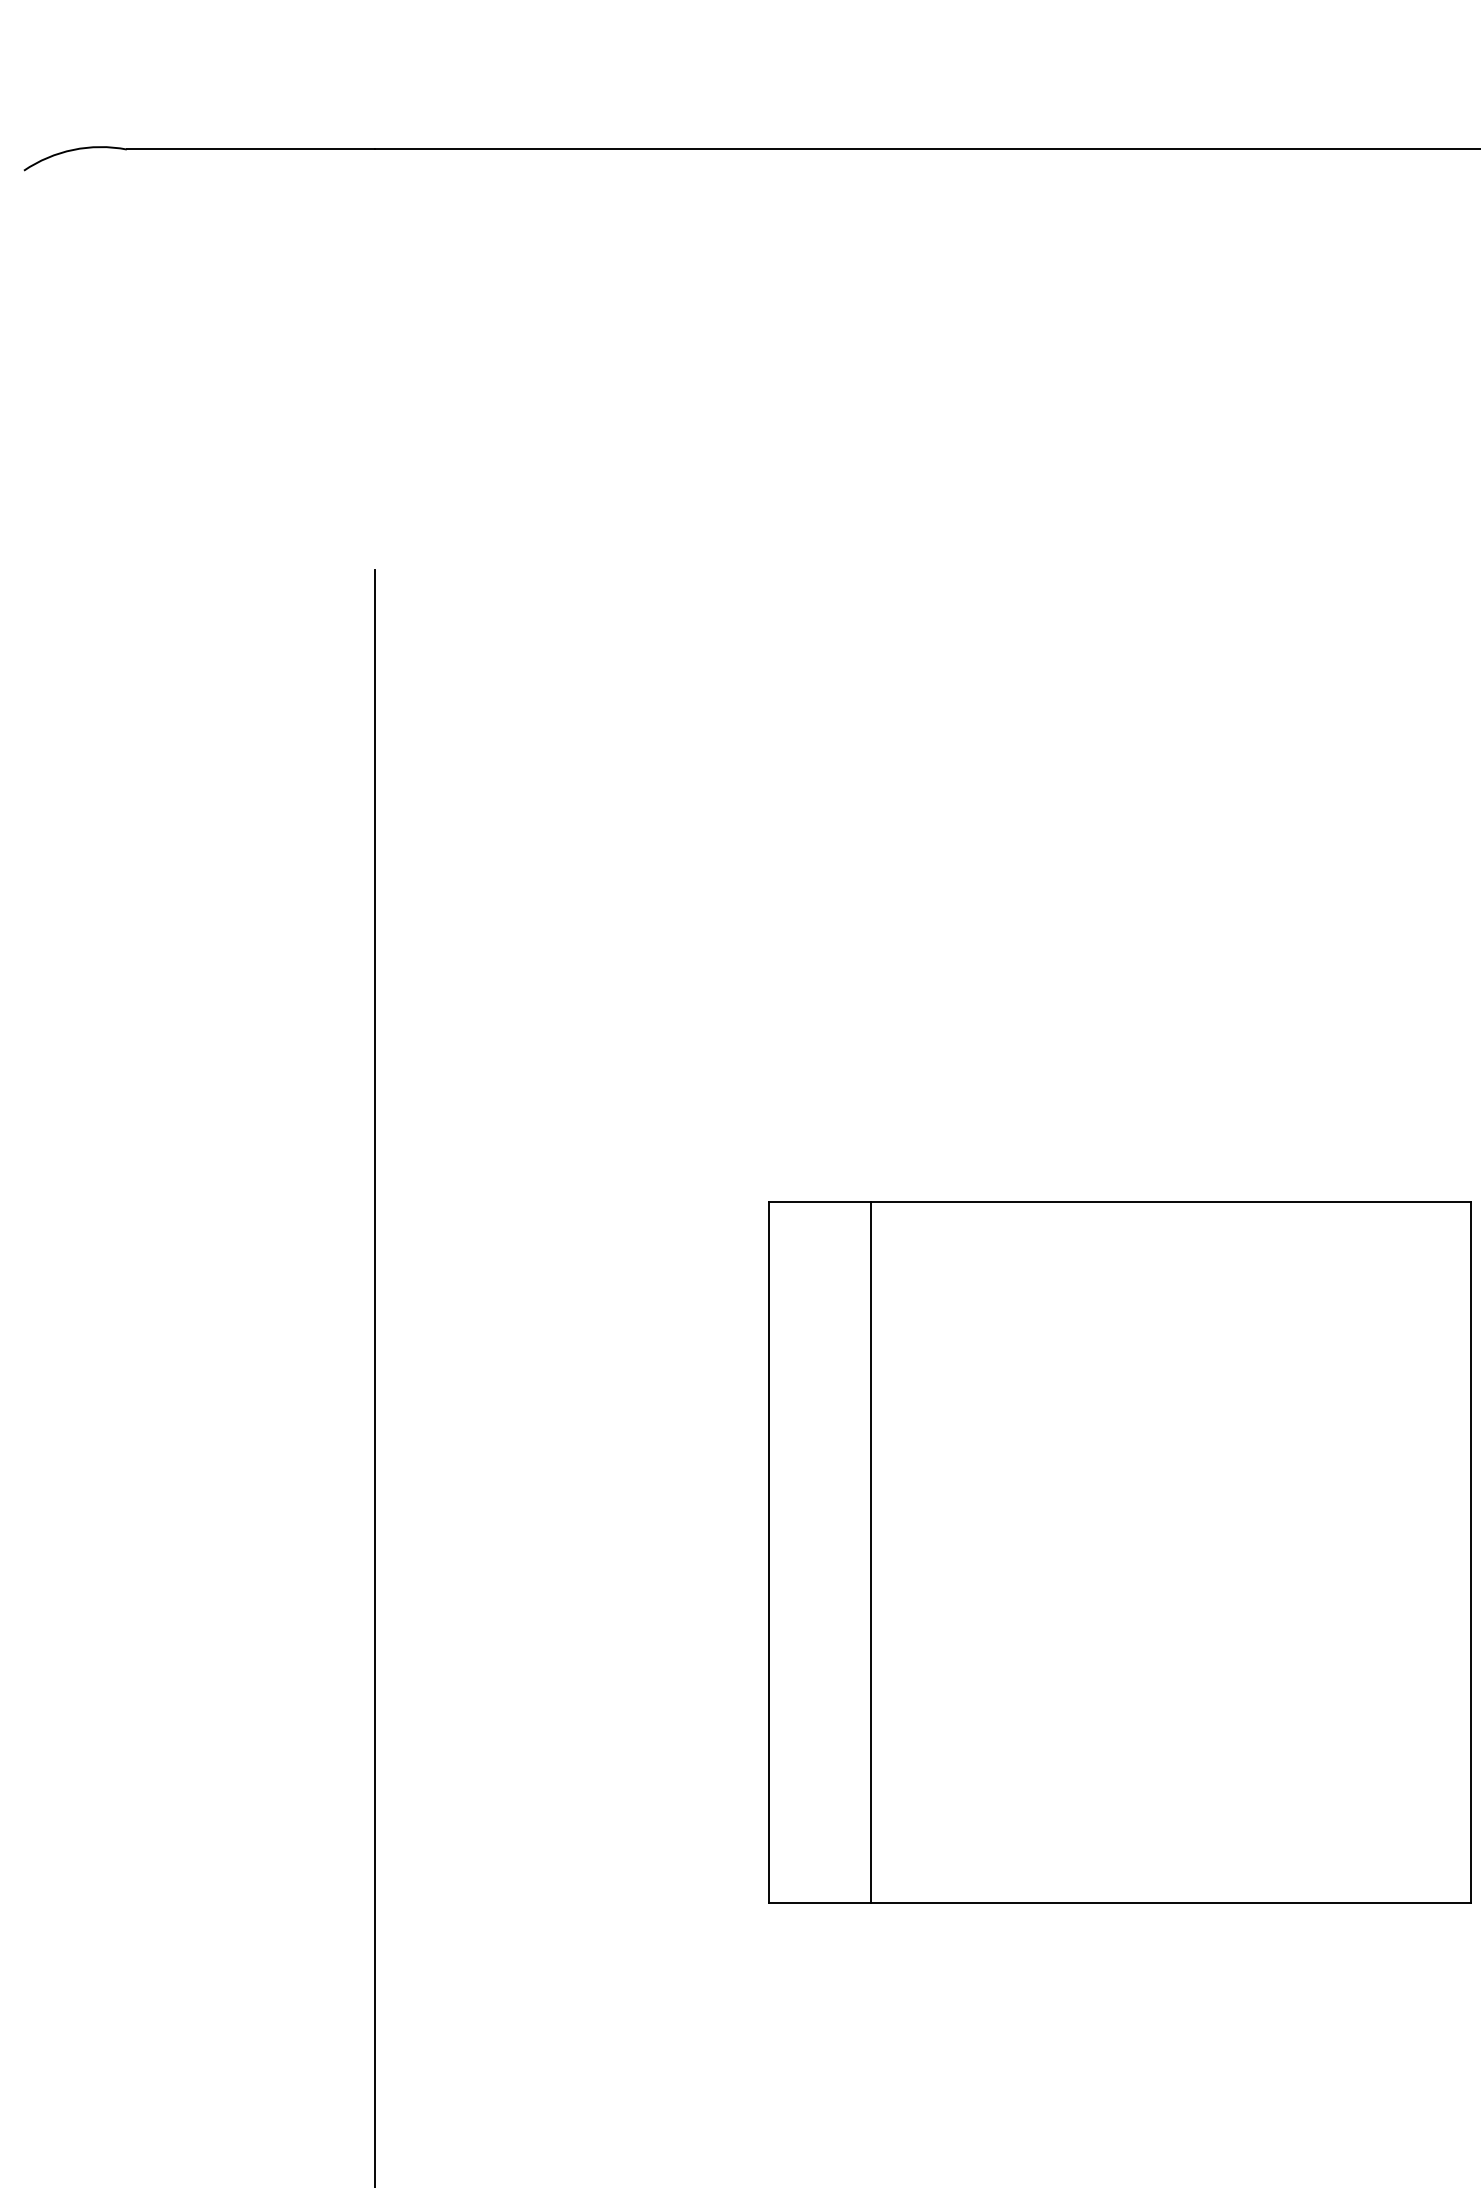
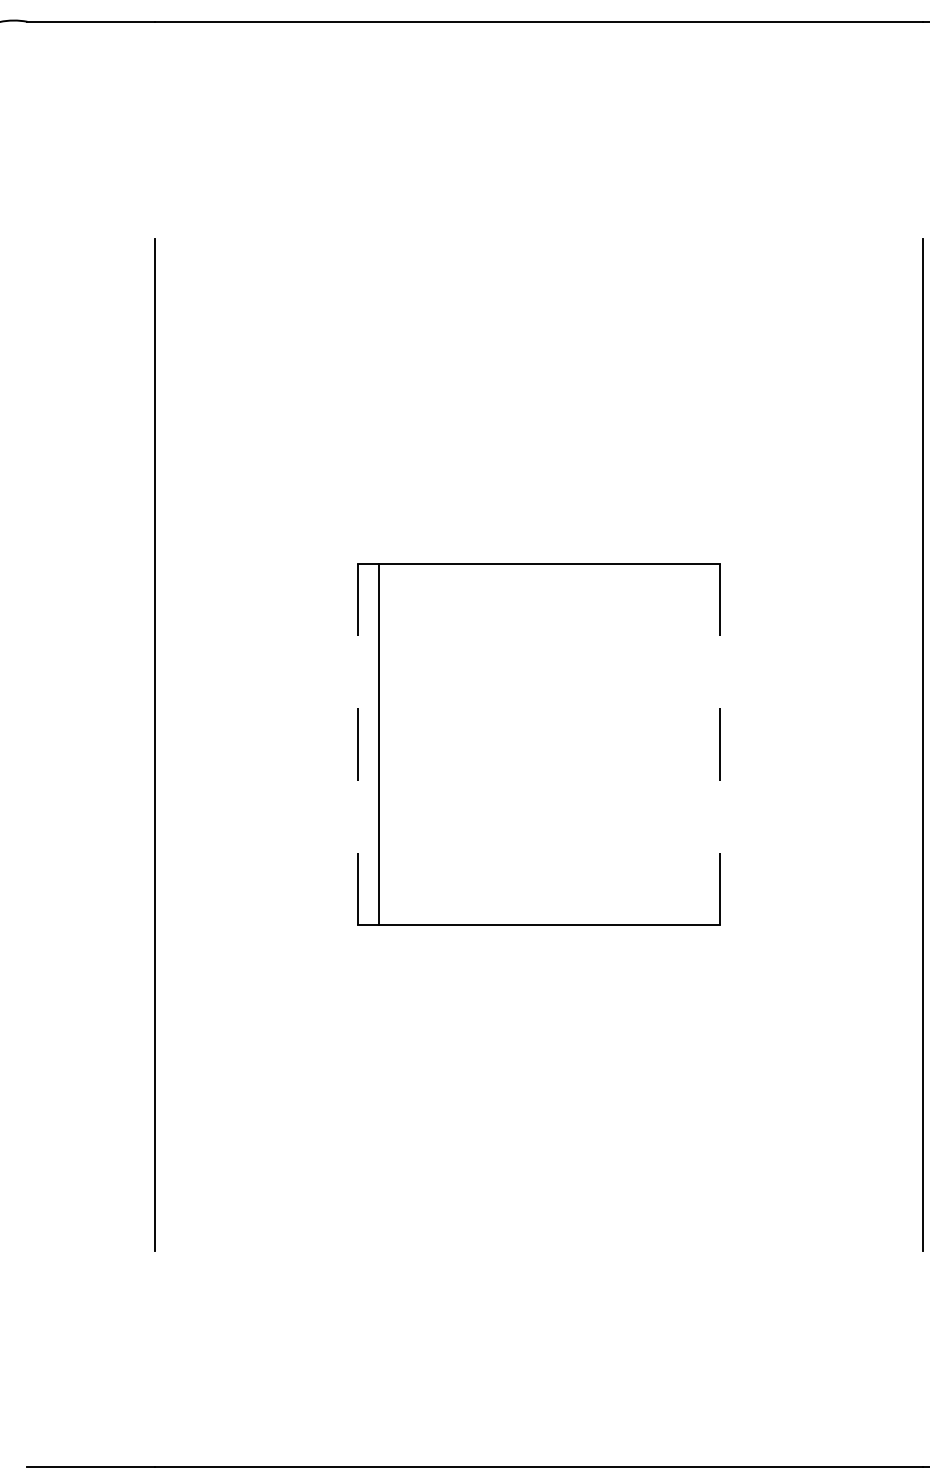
line: (769, 1552) -> (358, 744), solid -> dashed
line: (870, 1552) -> (378, 744), moved
line: (1470, 1552) -> (719, 744), solid -> dashed

